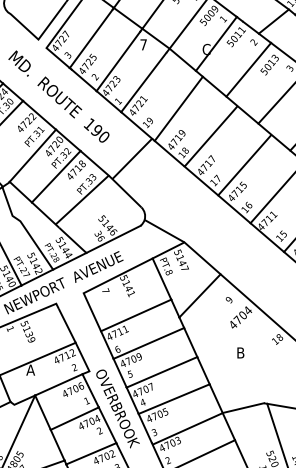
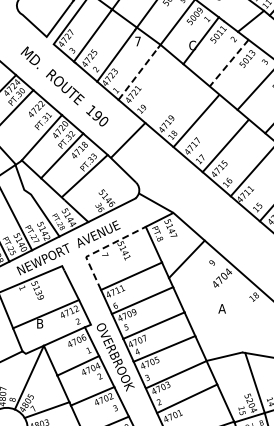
line: (247, 70) -> (228, 63), solid -> dashed
line: (144, 81) -> (138, 73), solid -> dashed
line: (178, 108) -> (168, 96), removed
line: (98, 285) -> (98, 250), solid -> dashed
text: (239, 352) -> (221, 308), B -> A
text: (30, 369) -> (39, 323), A -> B

